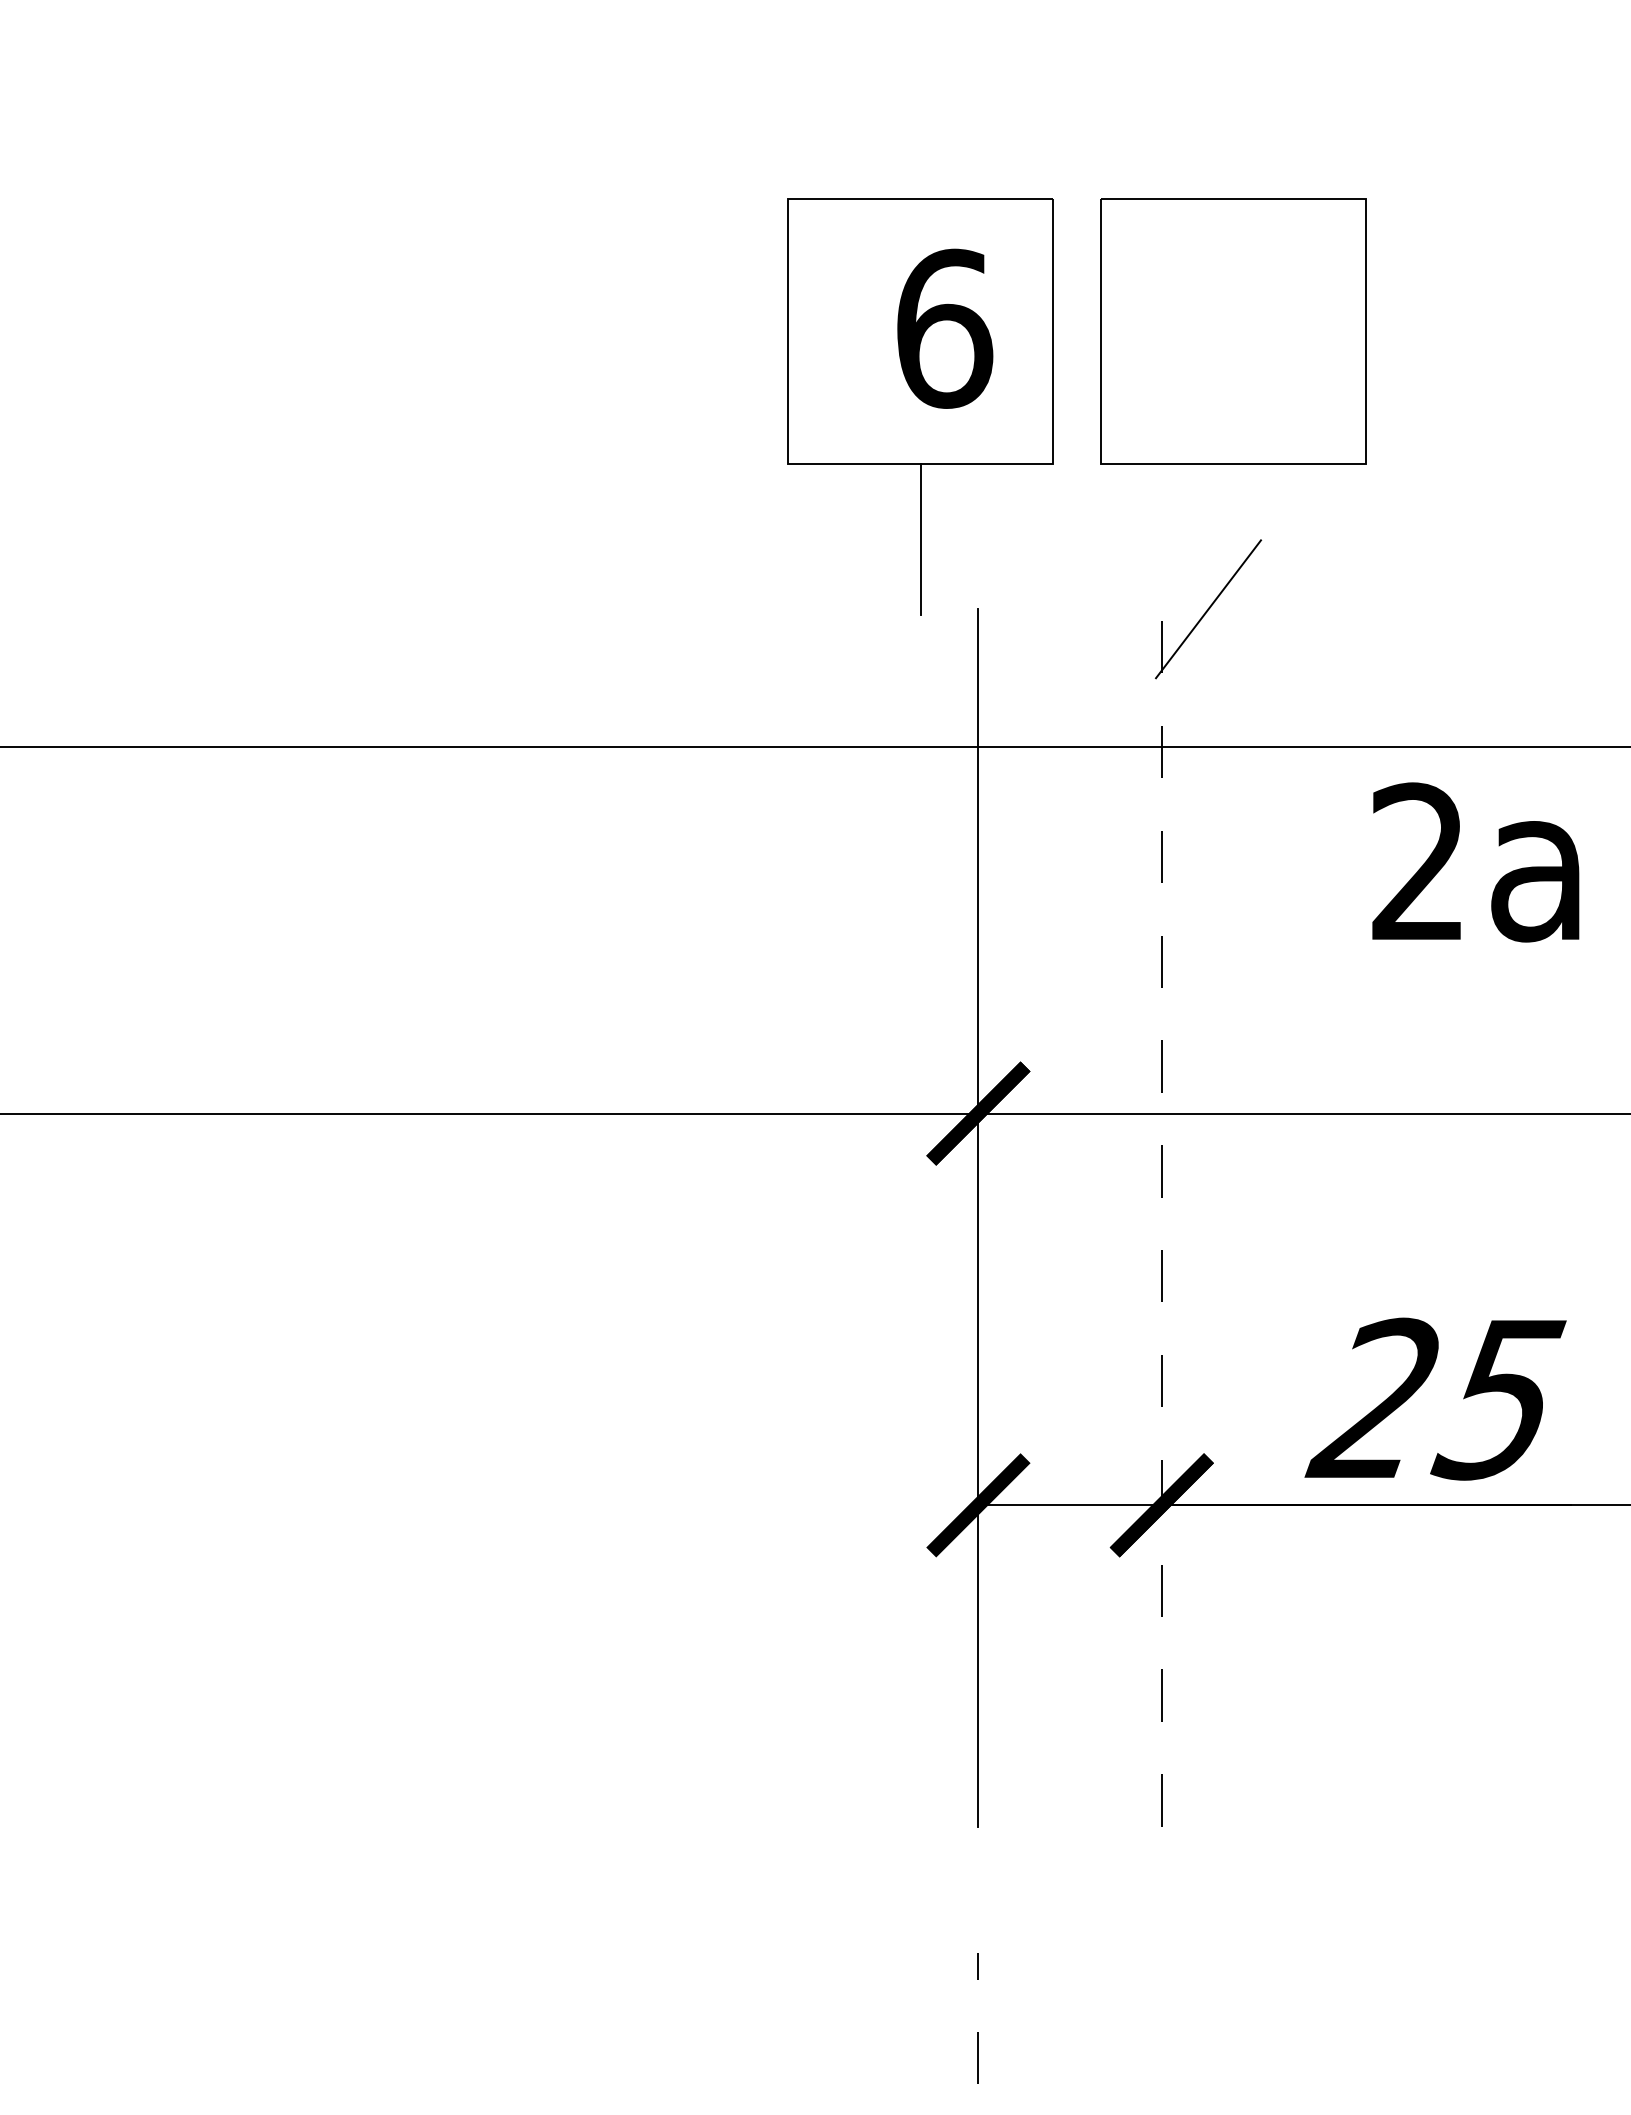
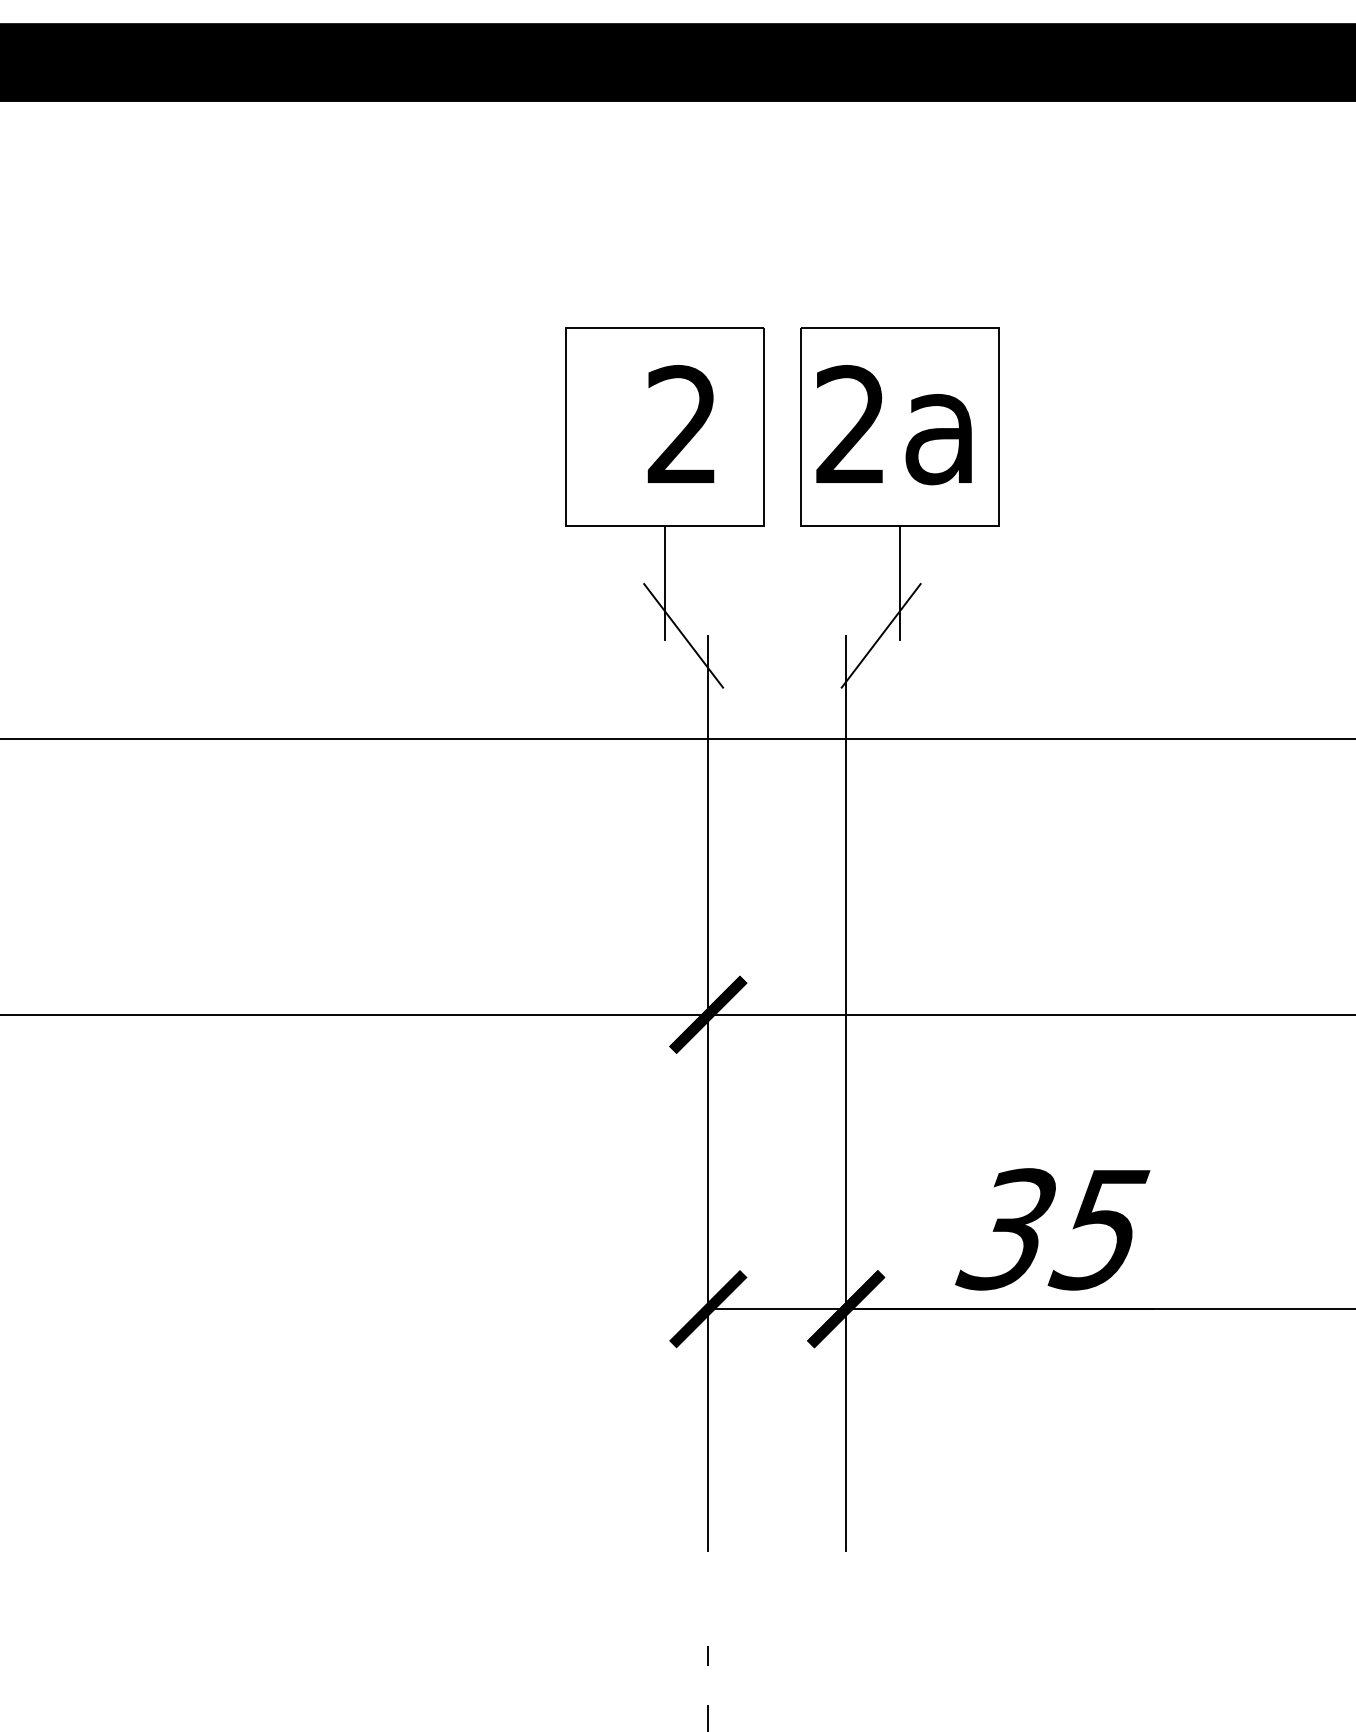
text: (945, 329) -> (683, 425), 6 -> 2
line: (1232, 539) -> (899, 583), added
line: (945, 608) -> (683, 635), added
text: (1475, 863) -> (893, 425), moved
line: (1162, 1216) -> (846, 1092), dashed -> solid
text: (1372, 1399) -> (1004, 1229), 25 -> 35

